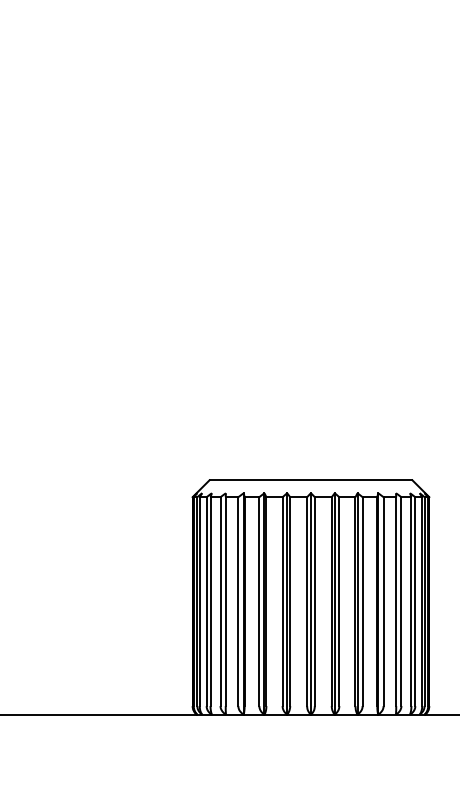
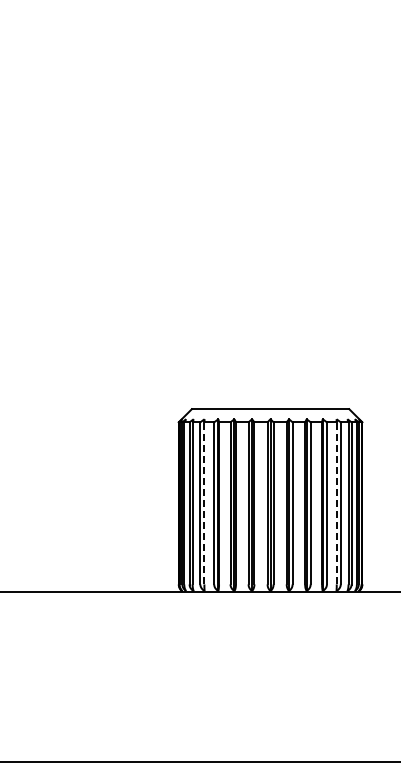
line: (225, 600) -> (204, 502), solid -> dashed
line: (395, 600) -> (336, 502), solid -> dashed

